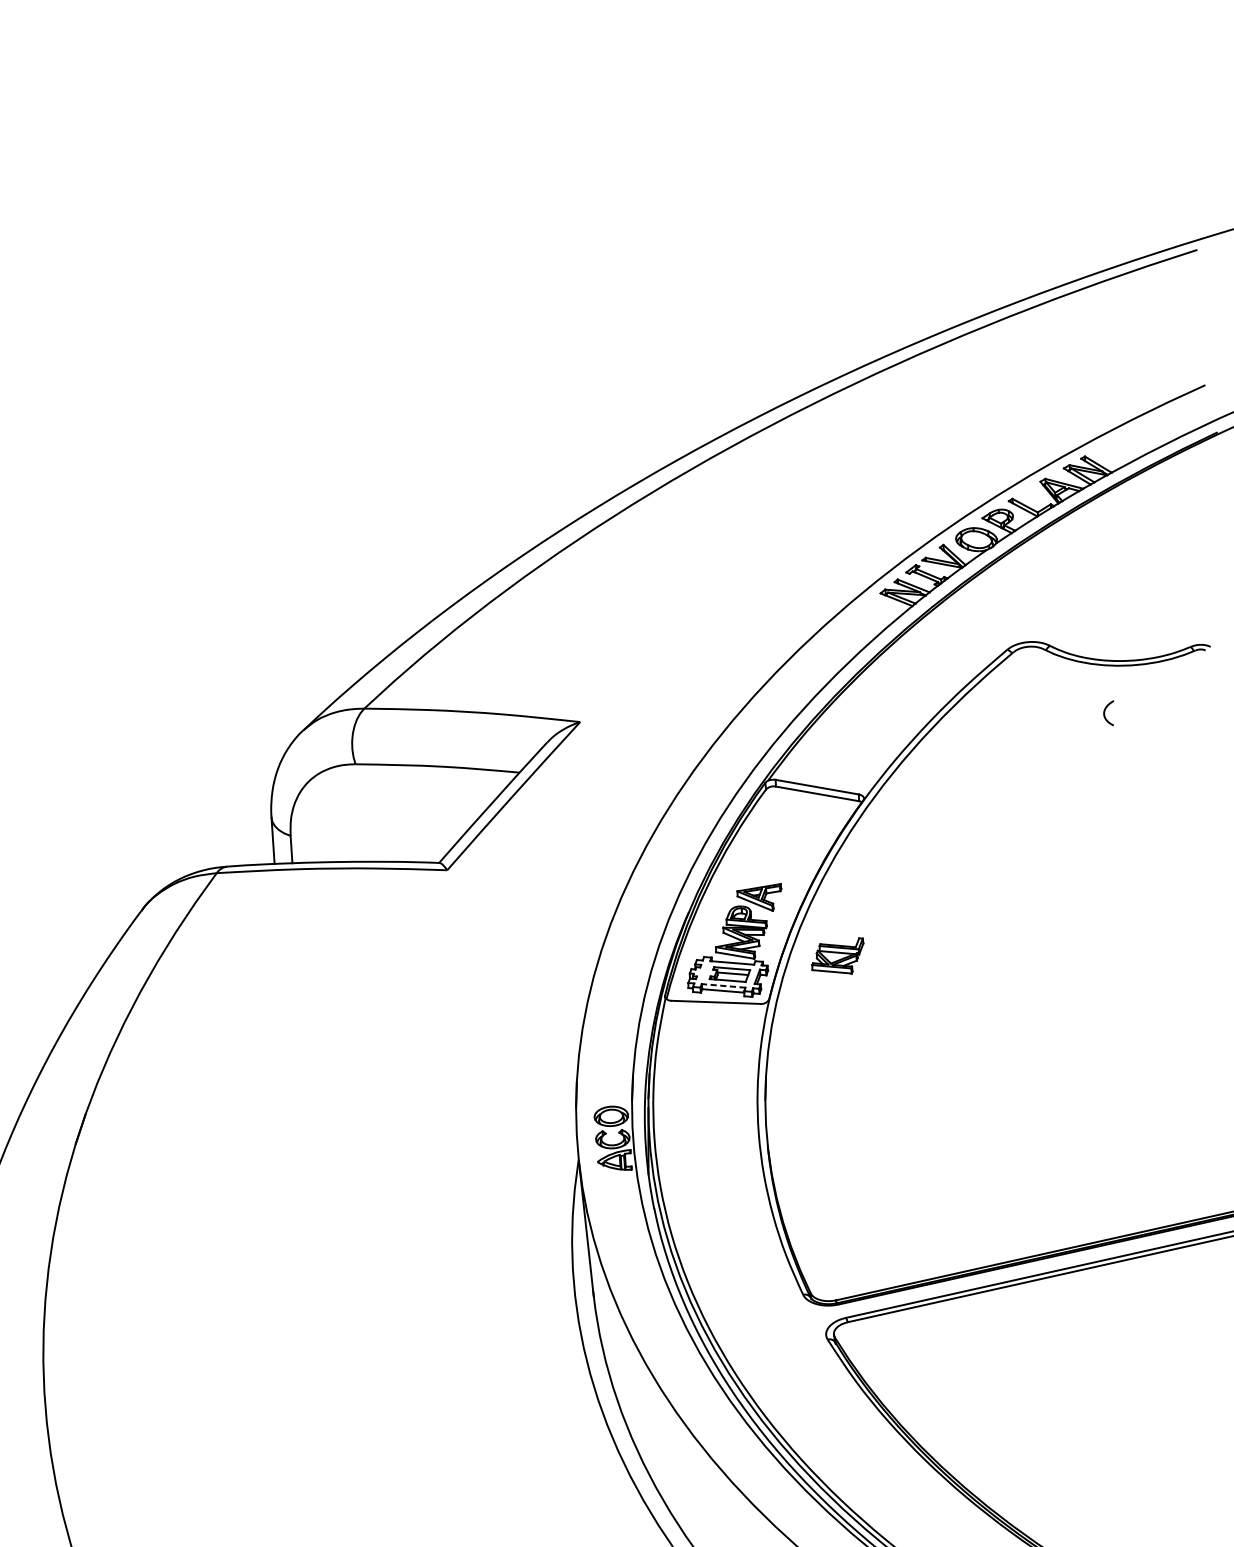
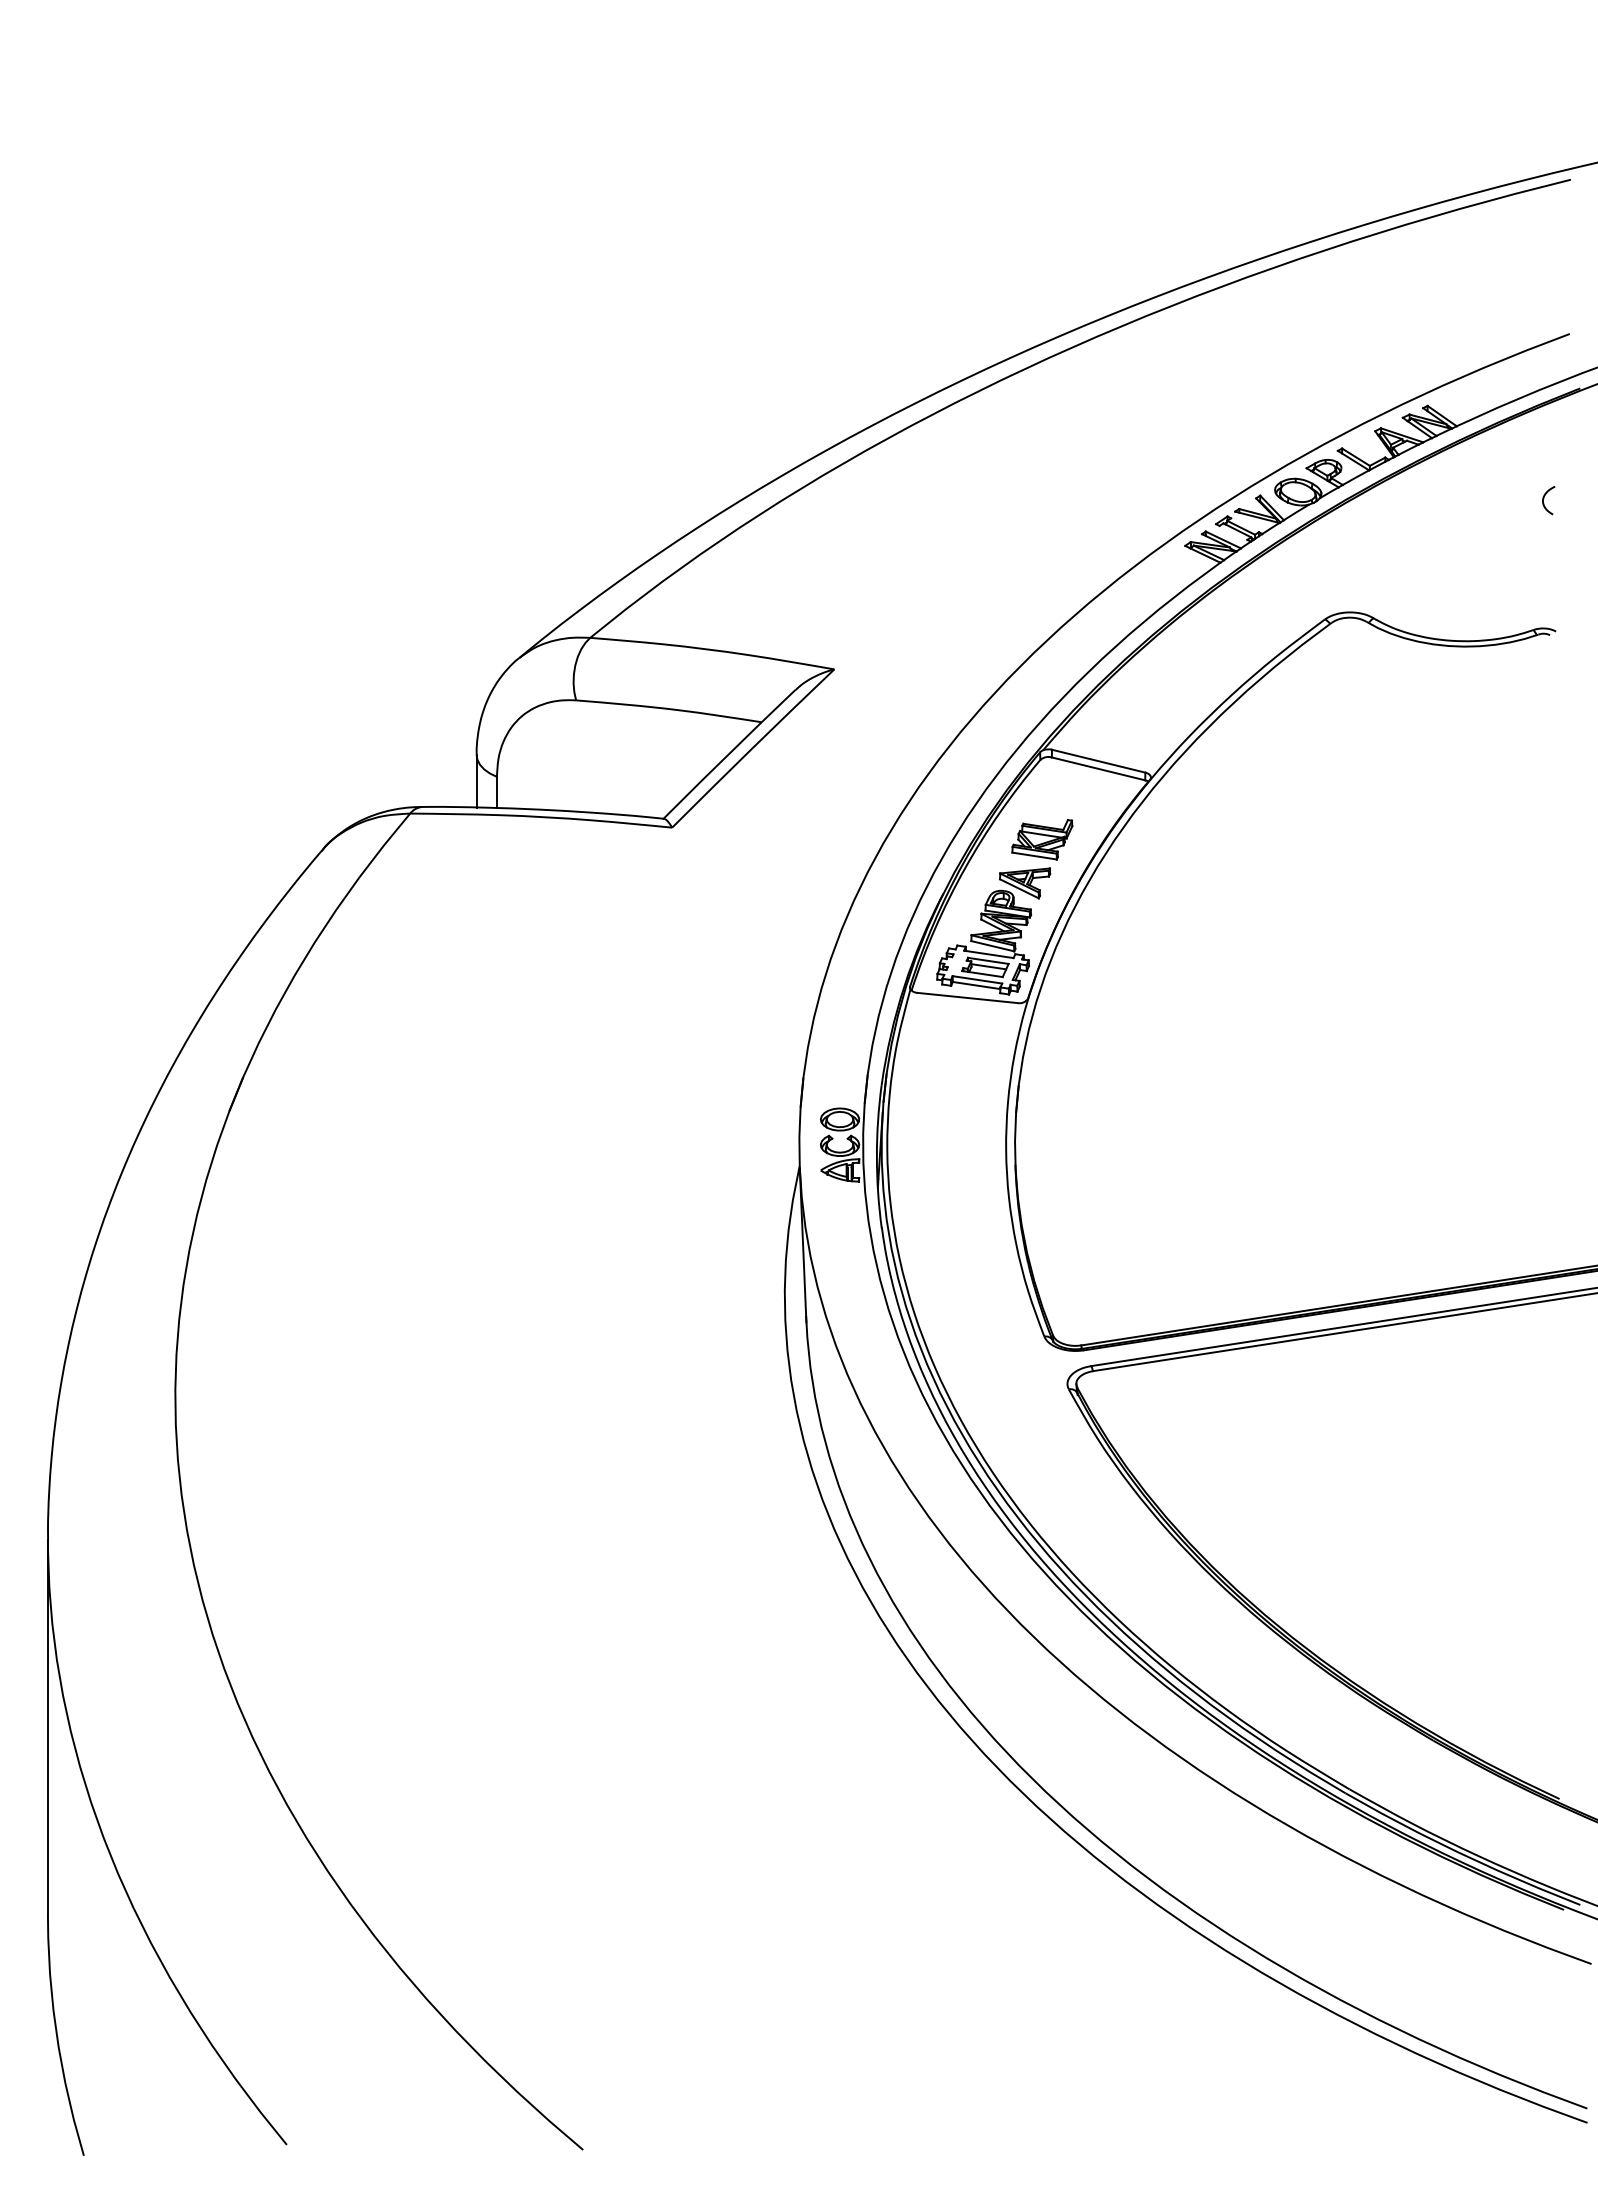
curve: (1105, 711) -> (1544, 498), moved
part: (838, 956) -> (1042, 839), moved
line: (722, 985) -> (976, 979), dashed -> solid

